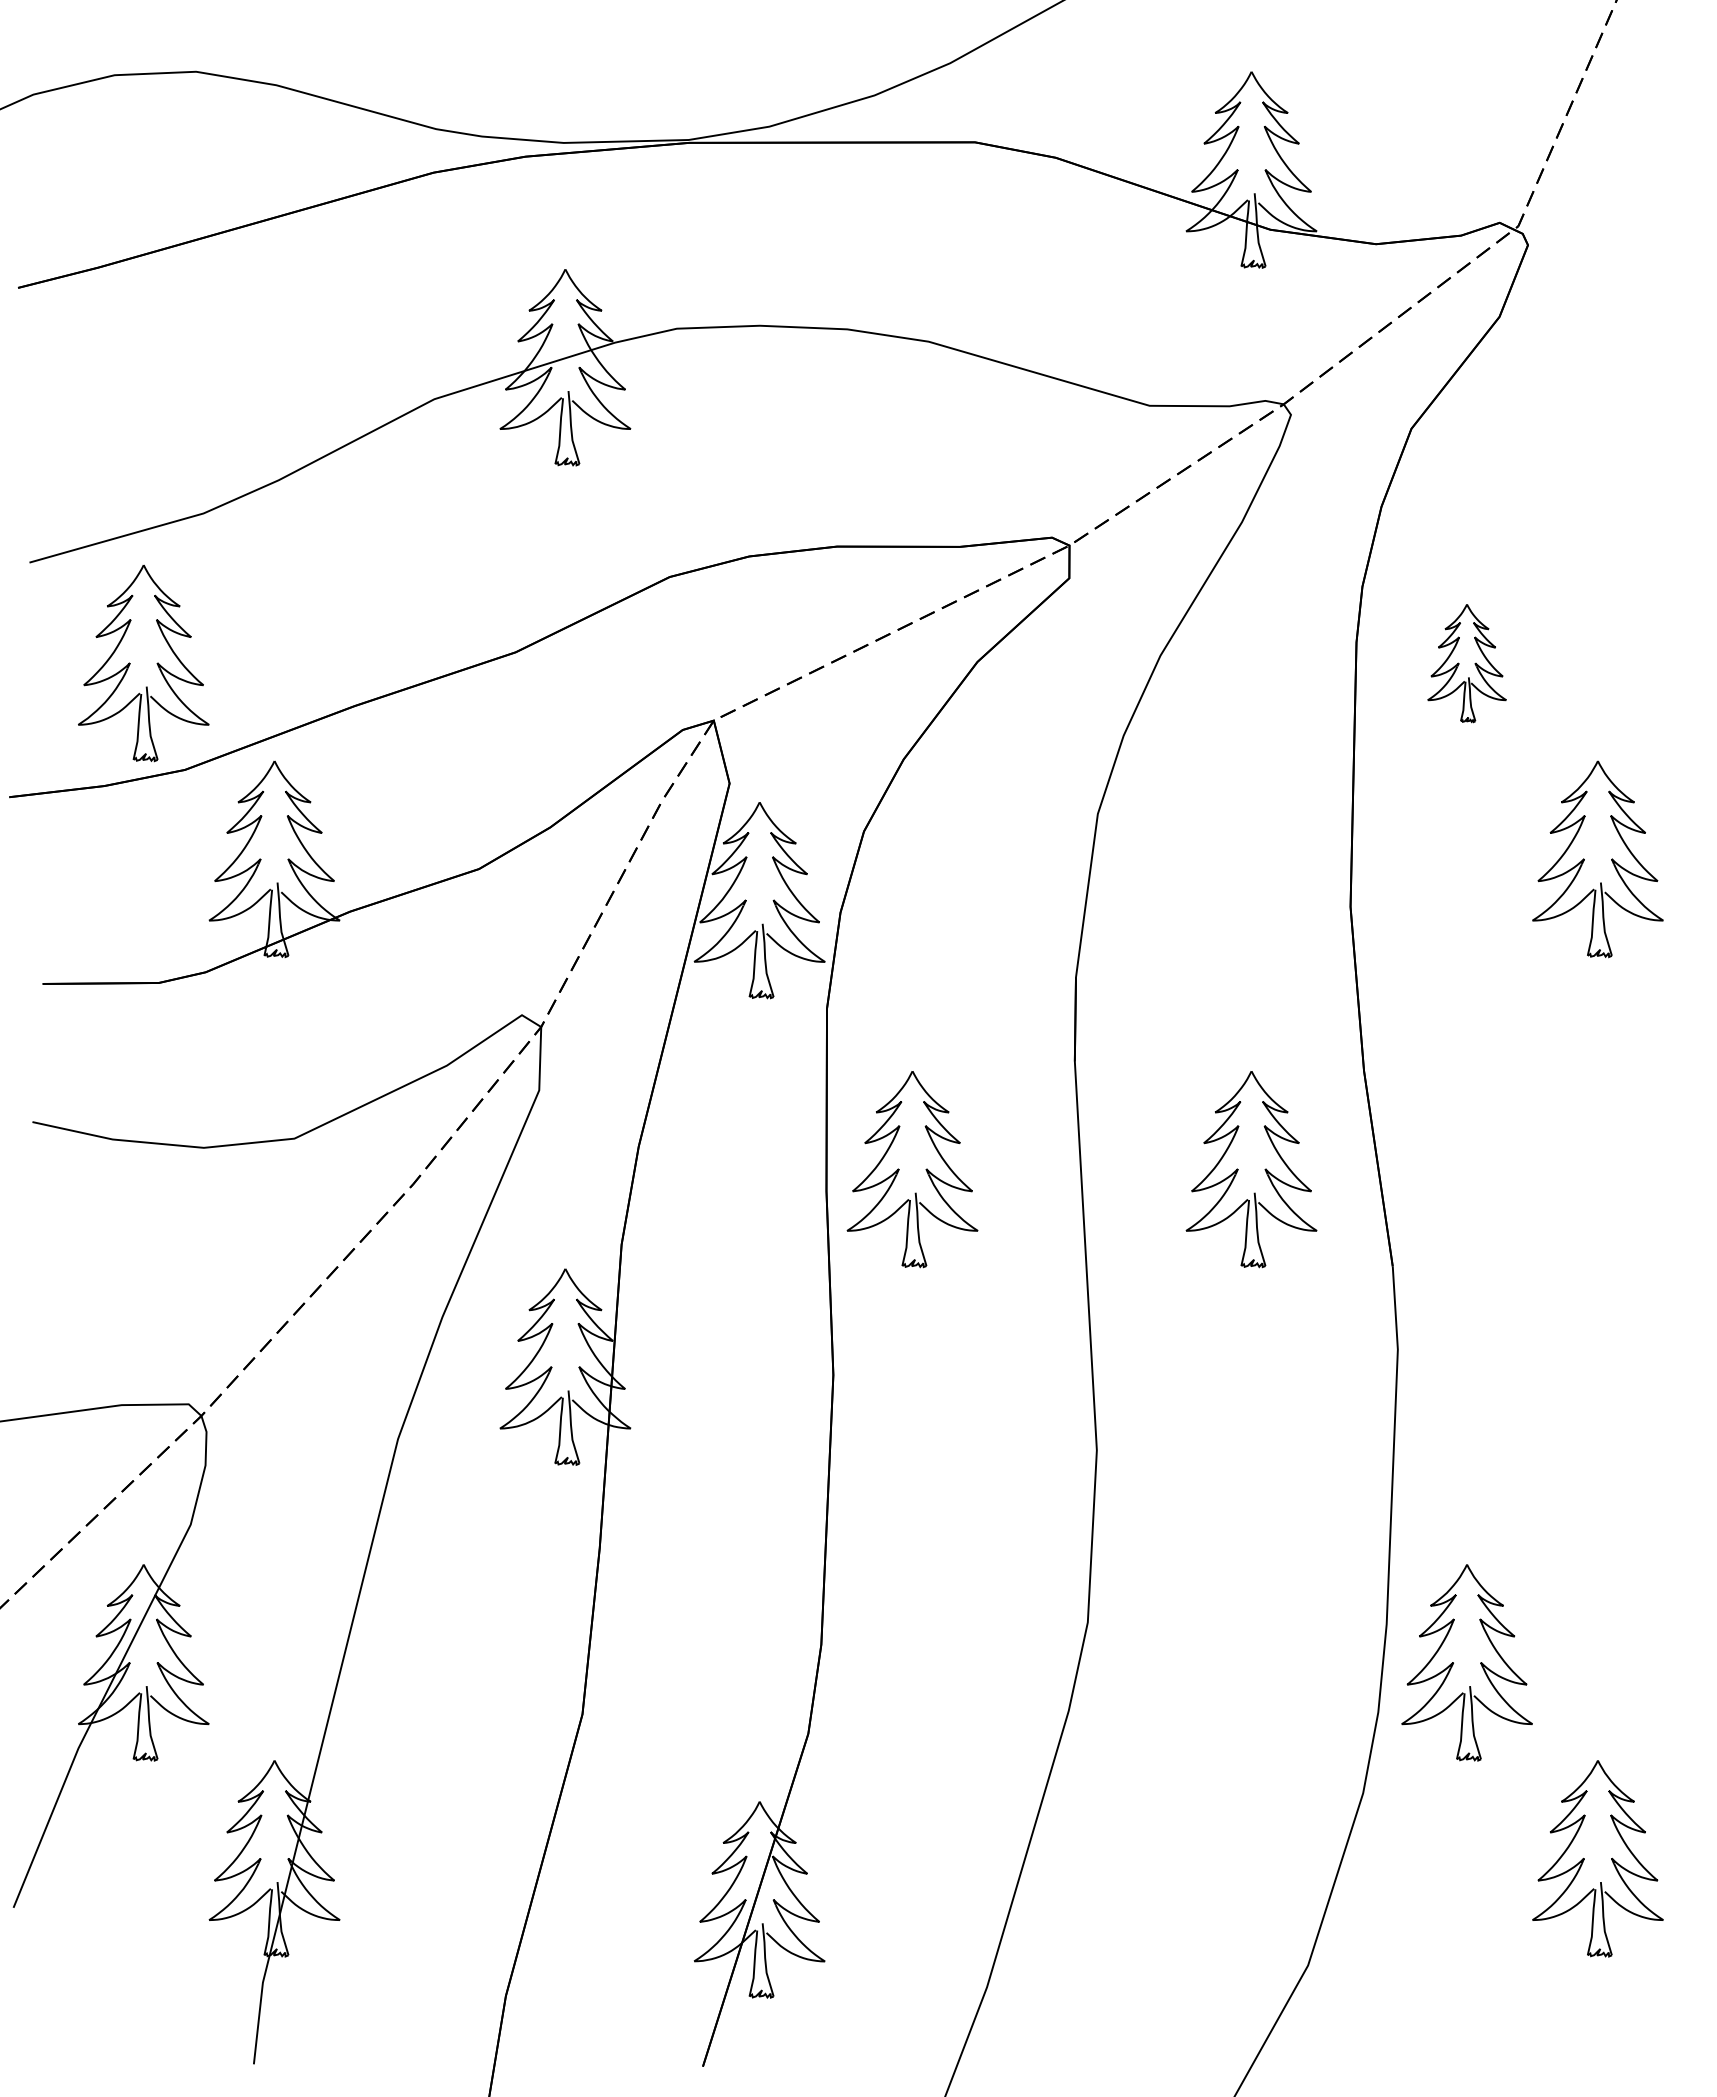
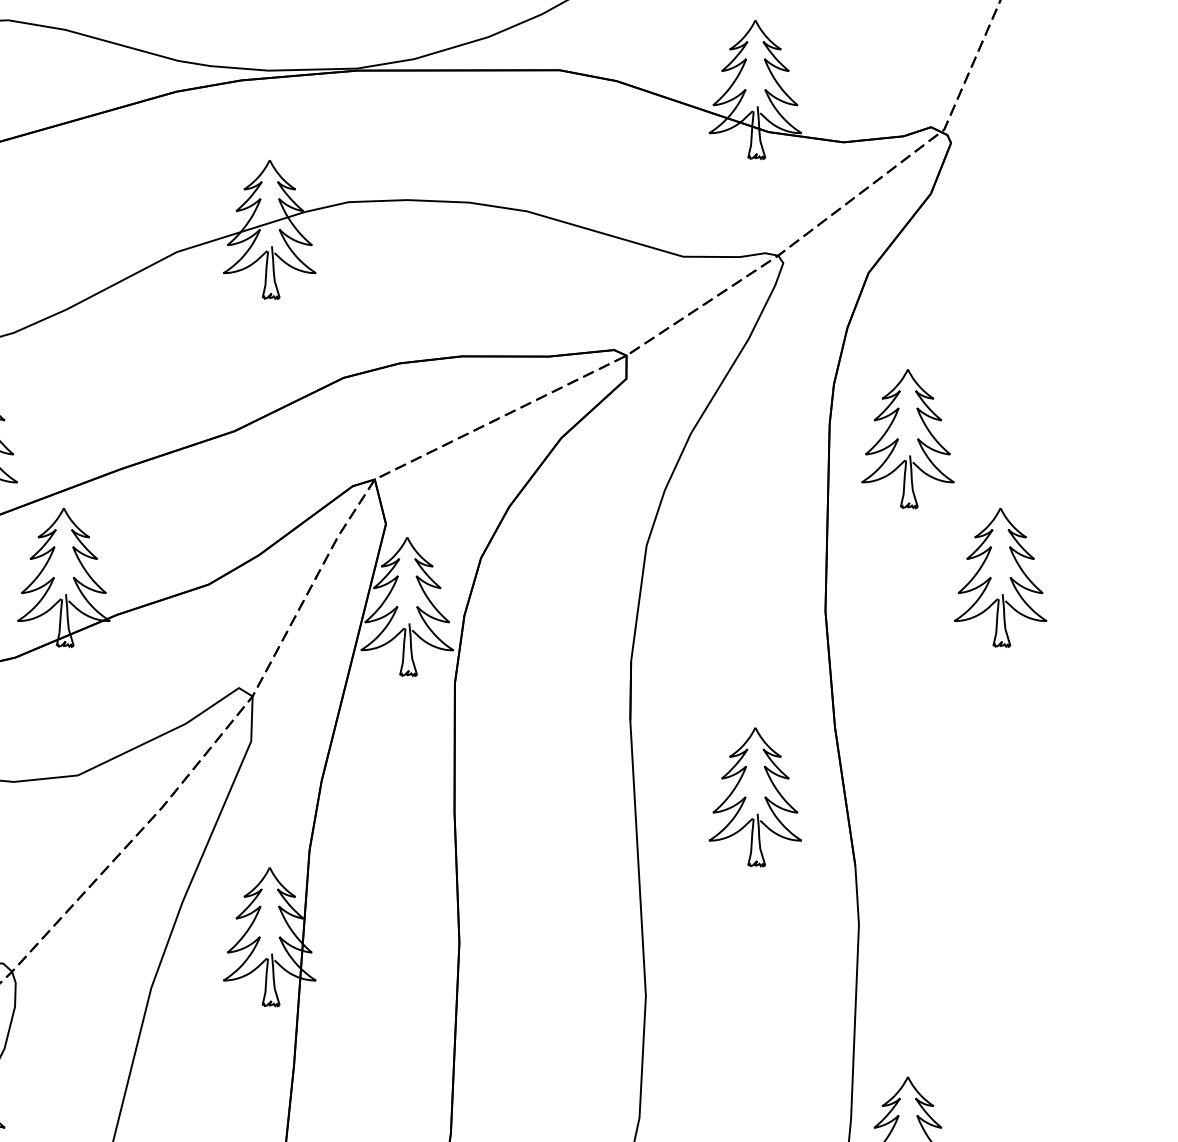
part: (1466, 663) -> (907, 439), size x1.67
part: (899, 1169) -> (506, 797), removed

